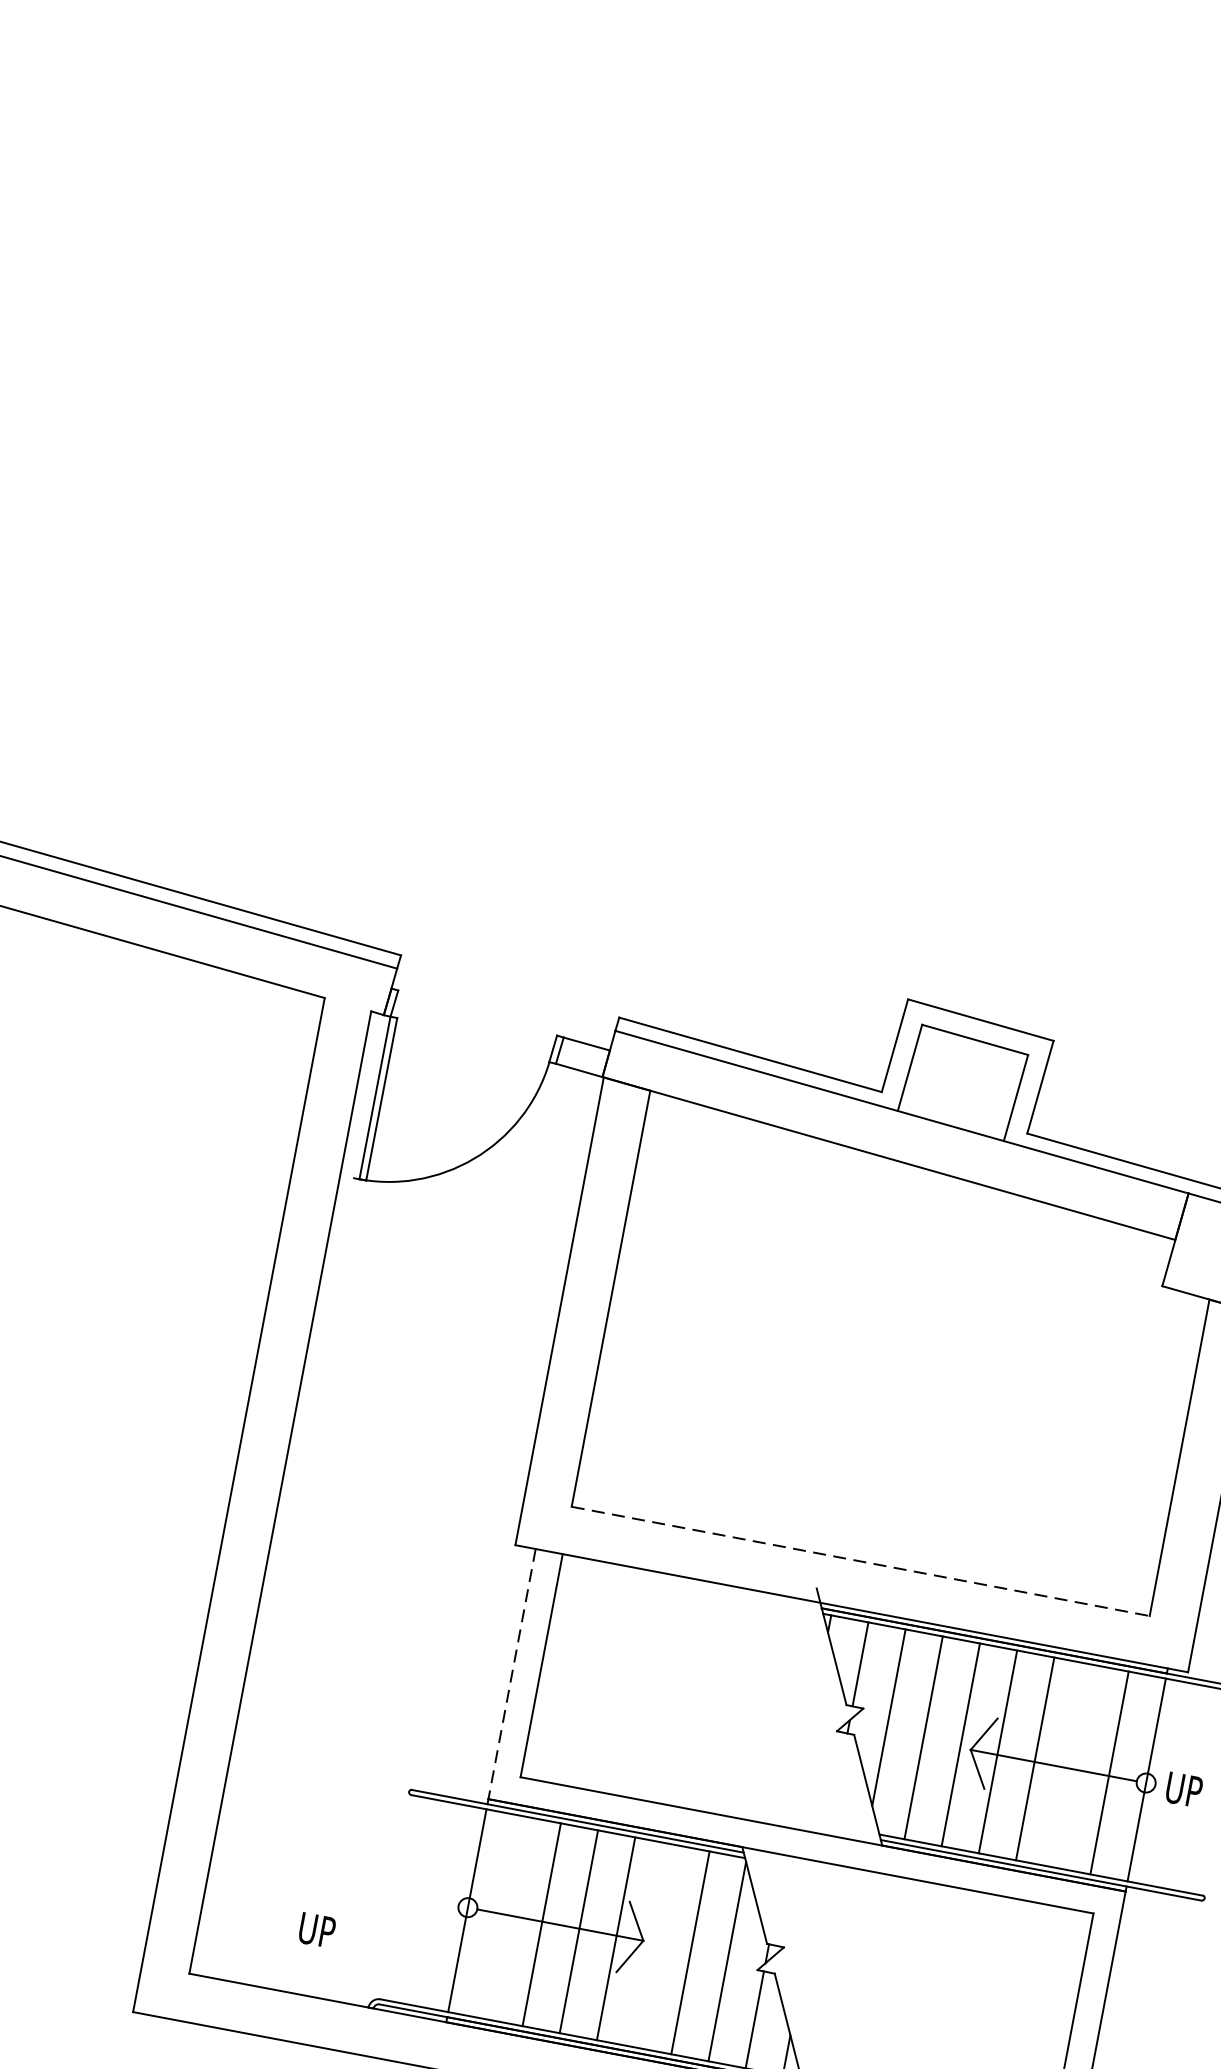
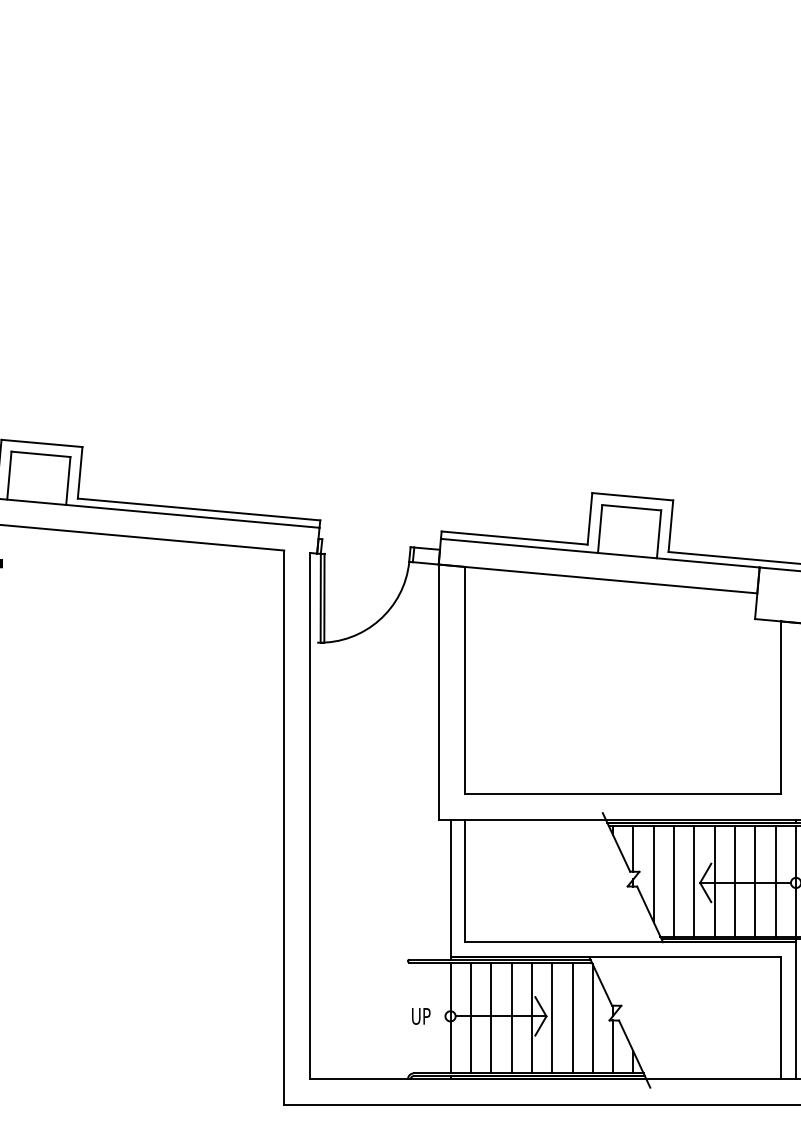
line: (861, 1561) -> (623, 794), dashed -> solid
line: (511, 1675) -> (450, 889), dashed -> solid
line: (1072, 1764) -> (755, 880), added
line: (504, 1916) -> (470, 1017), added
text: (317, 1930) -> (421, 1016), moved
line: (654, 1944) -> (552, 1017), added

